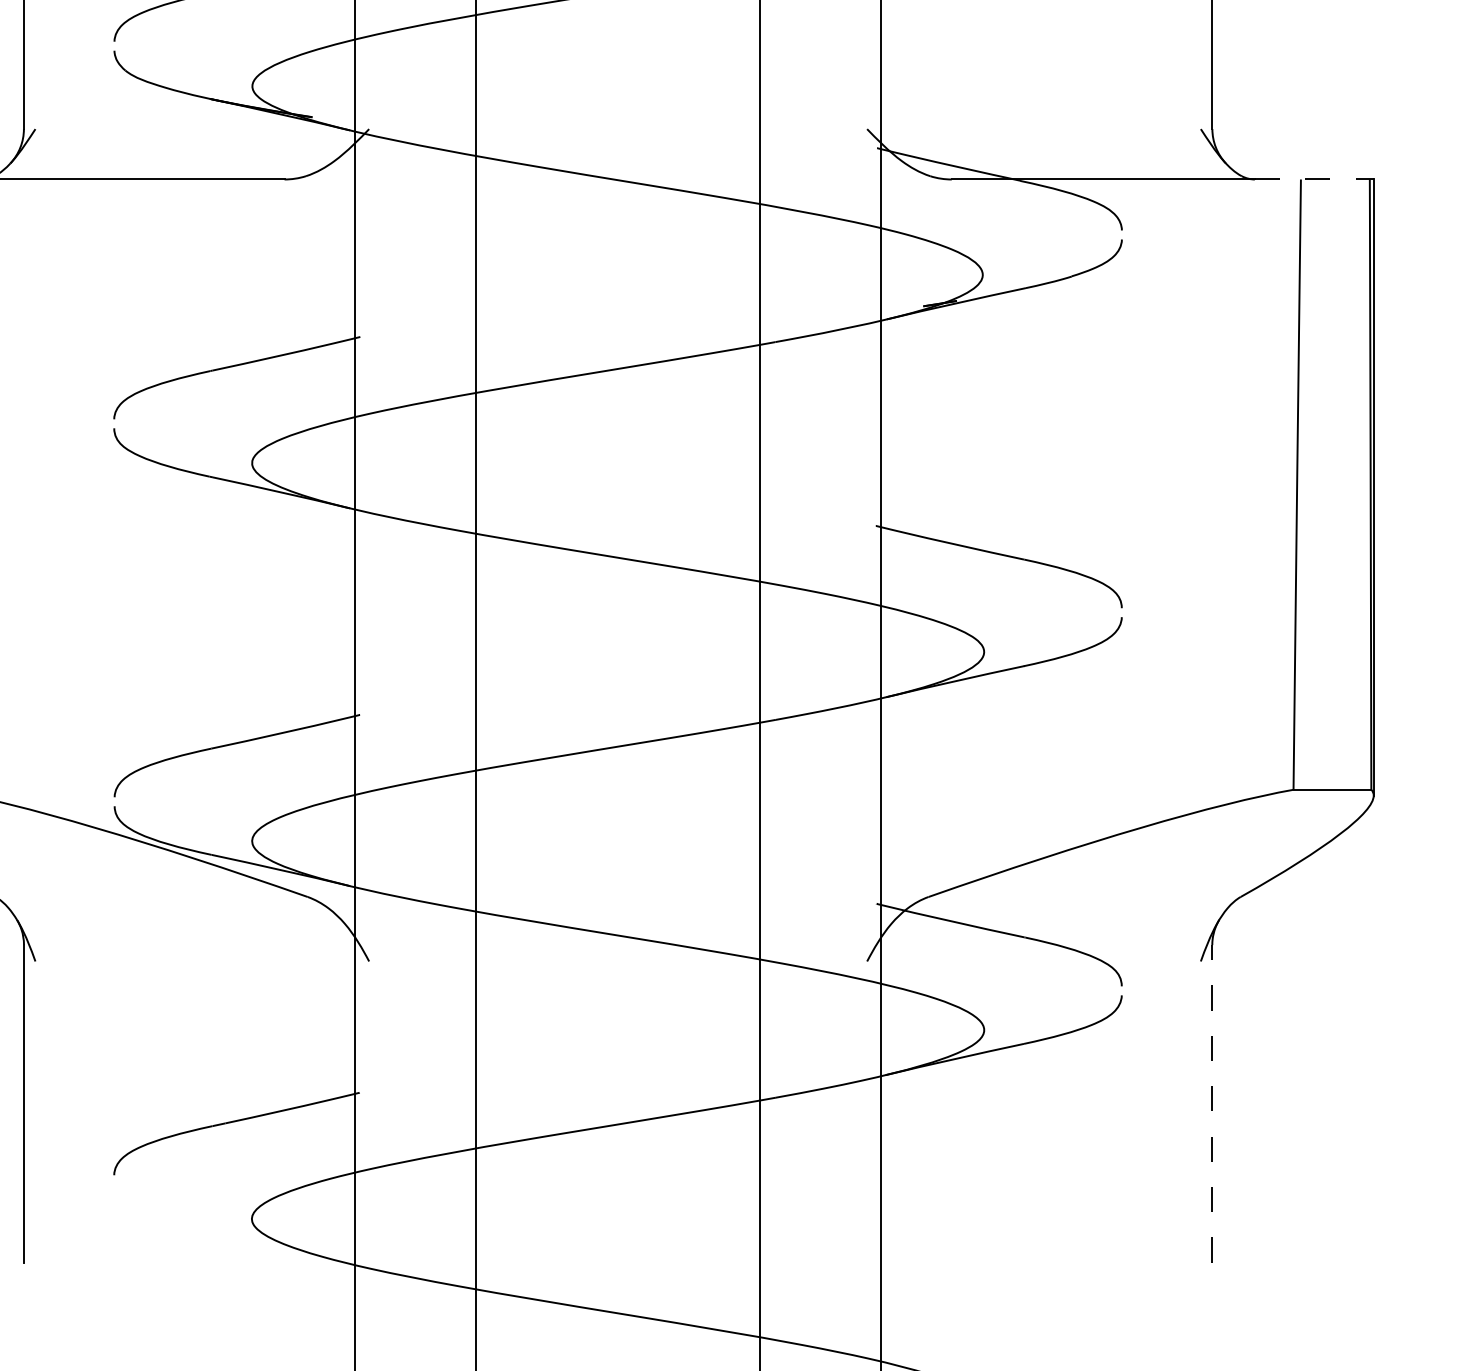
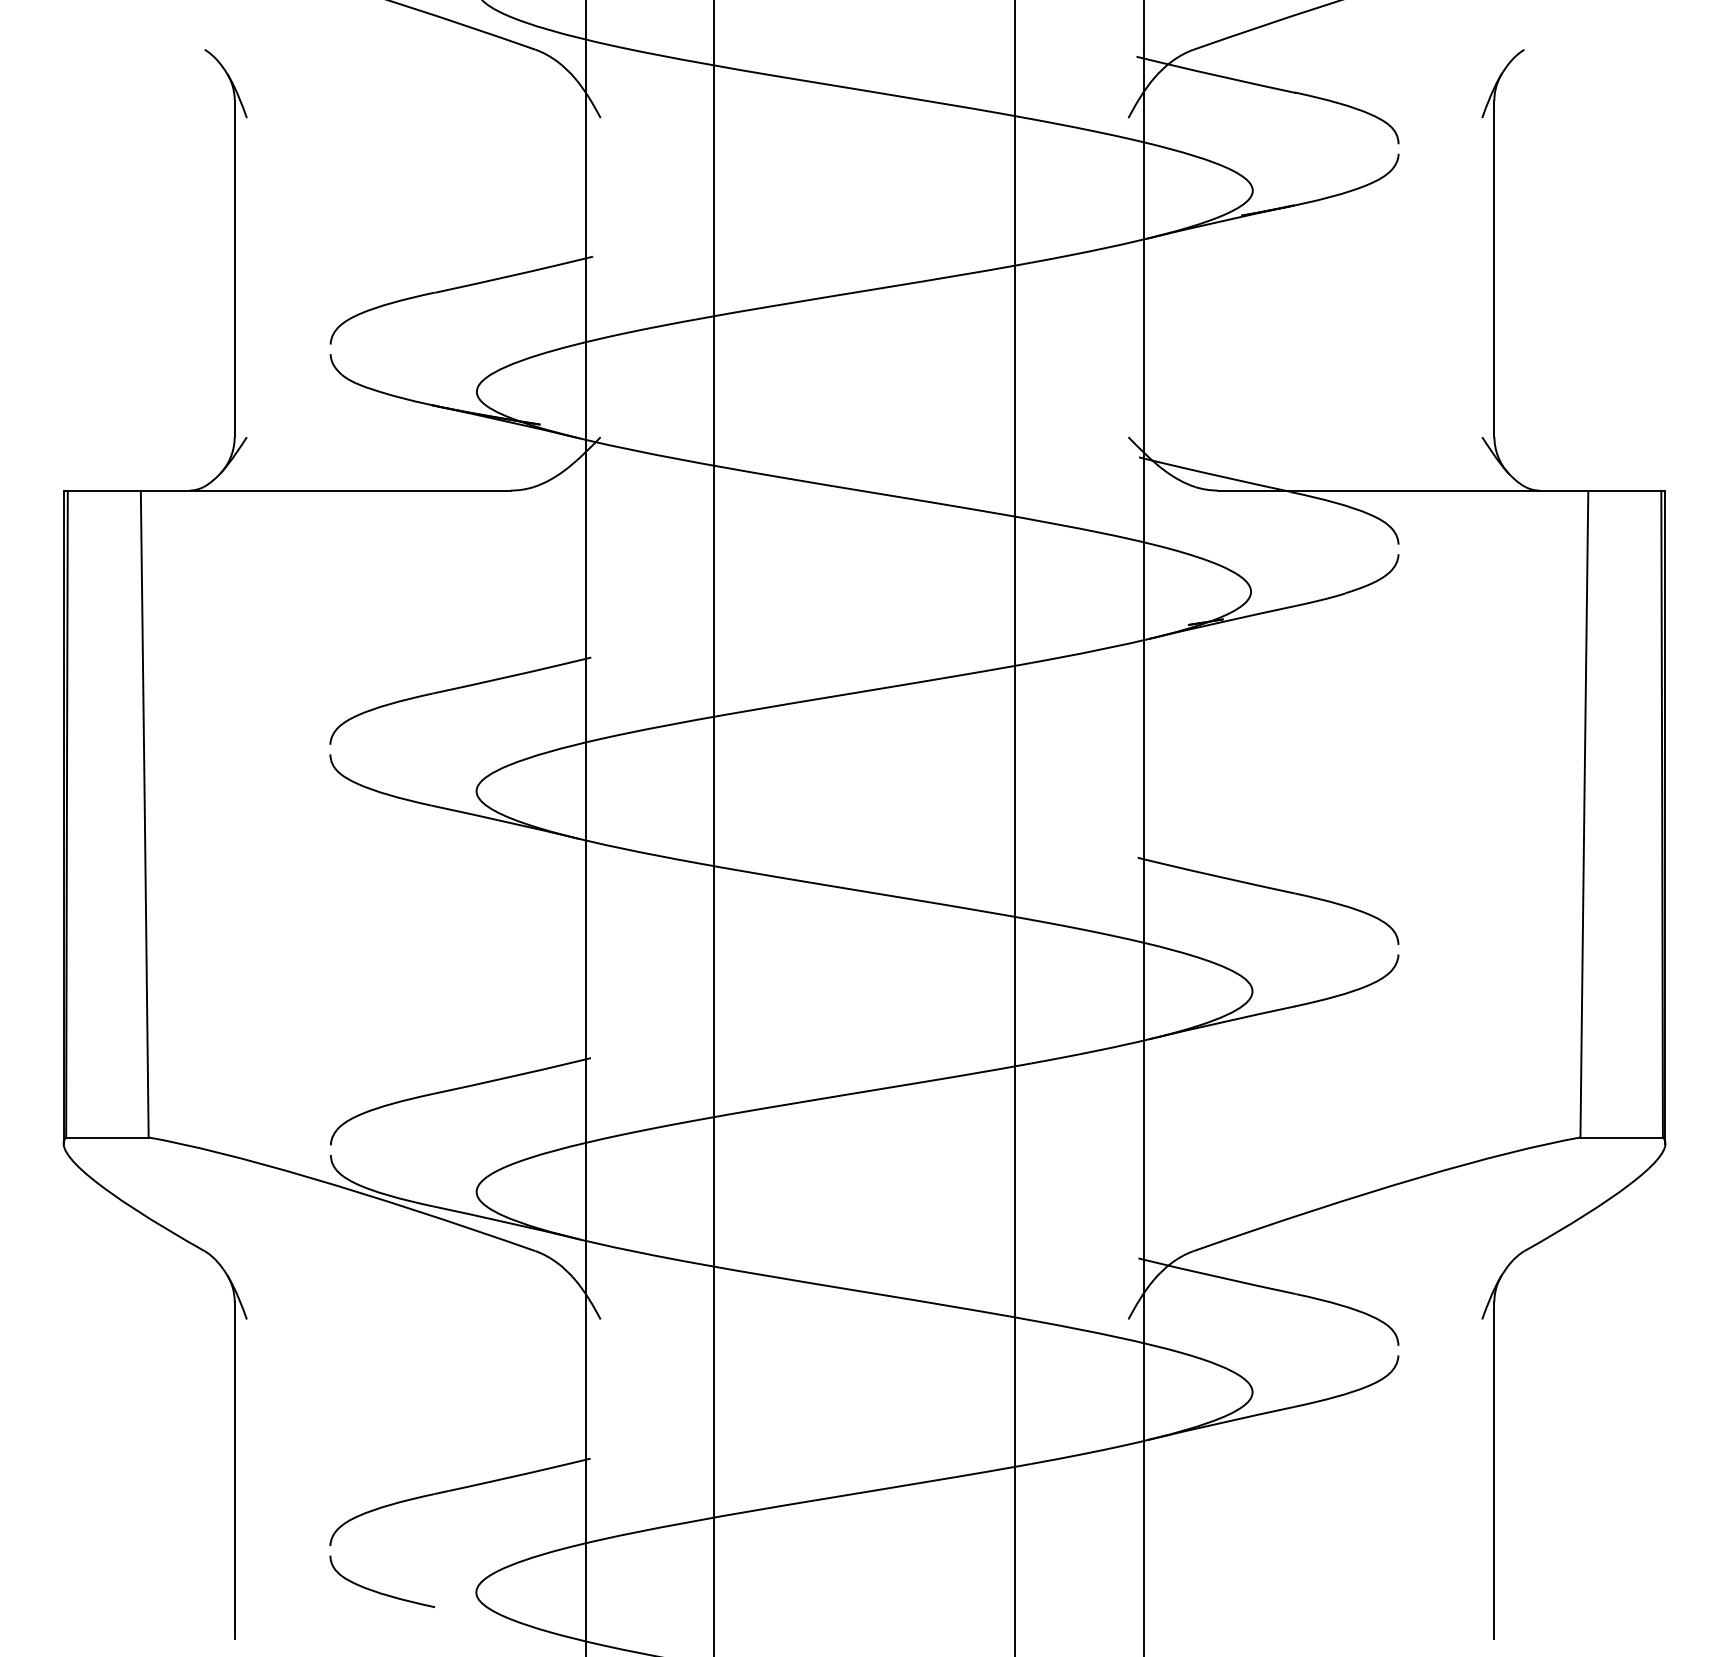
line: (1314, 179) -> (1602, 490), dashed -> solid
line: (1212, 1103) -> (1494, 1469), dashed -> solid
part: (159, 1218) -> (378, 1591), added

